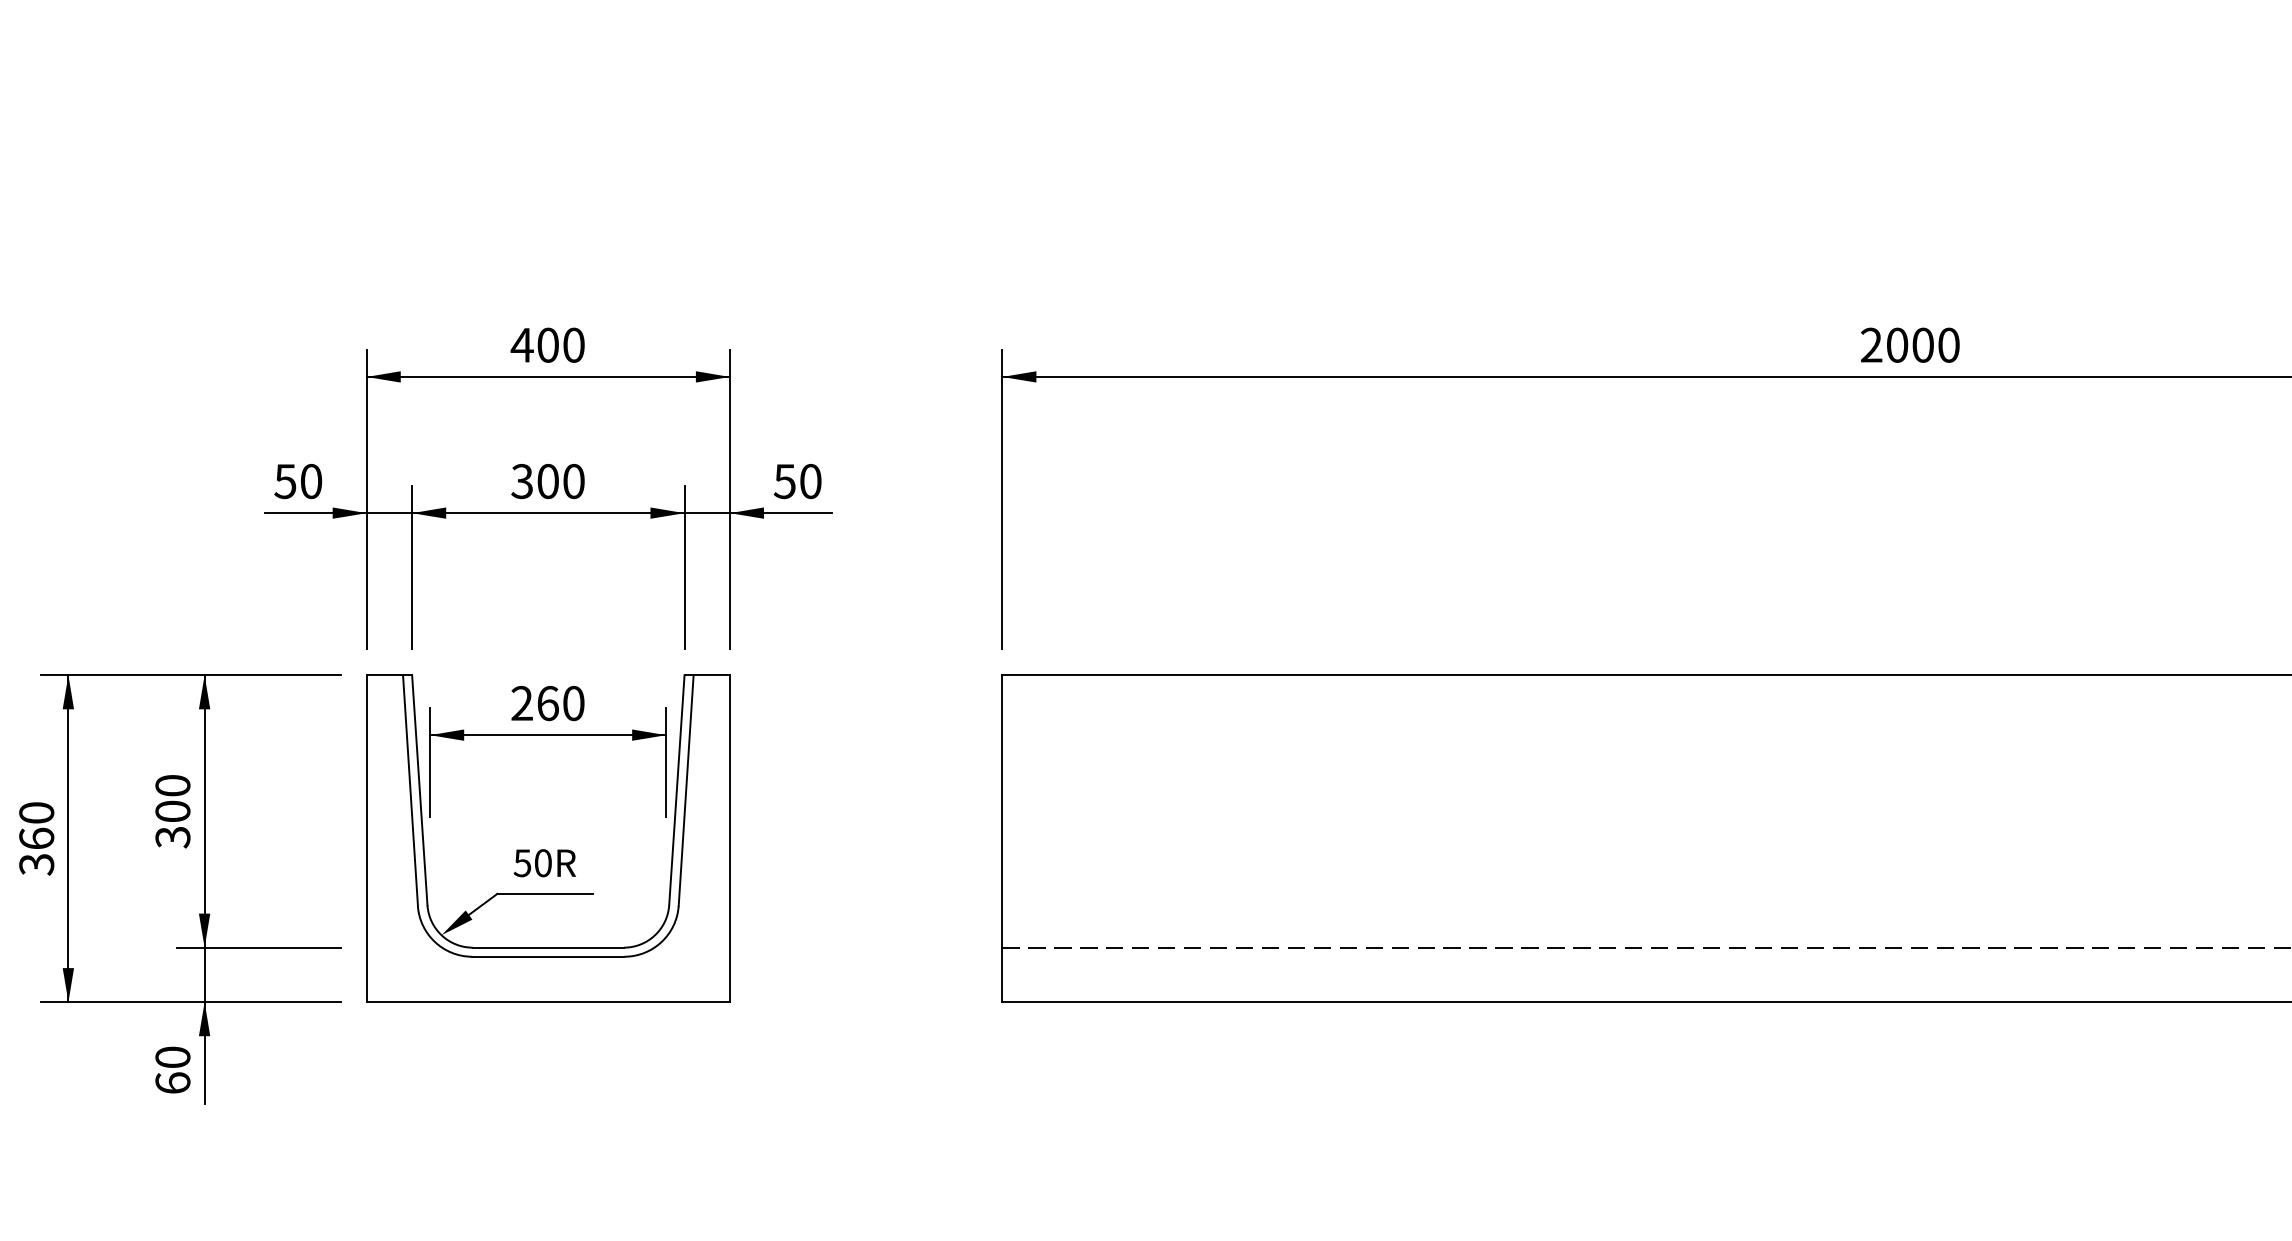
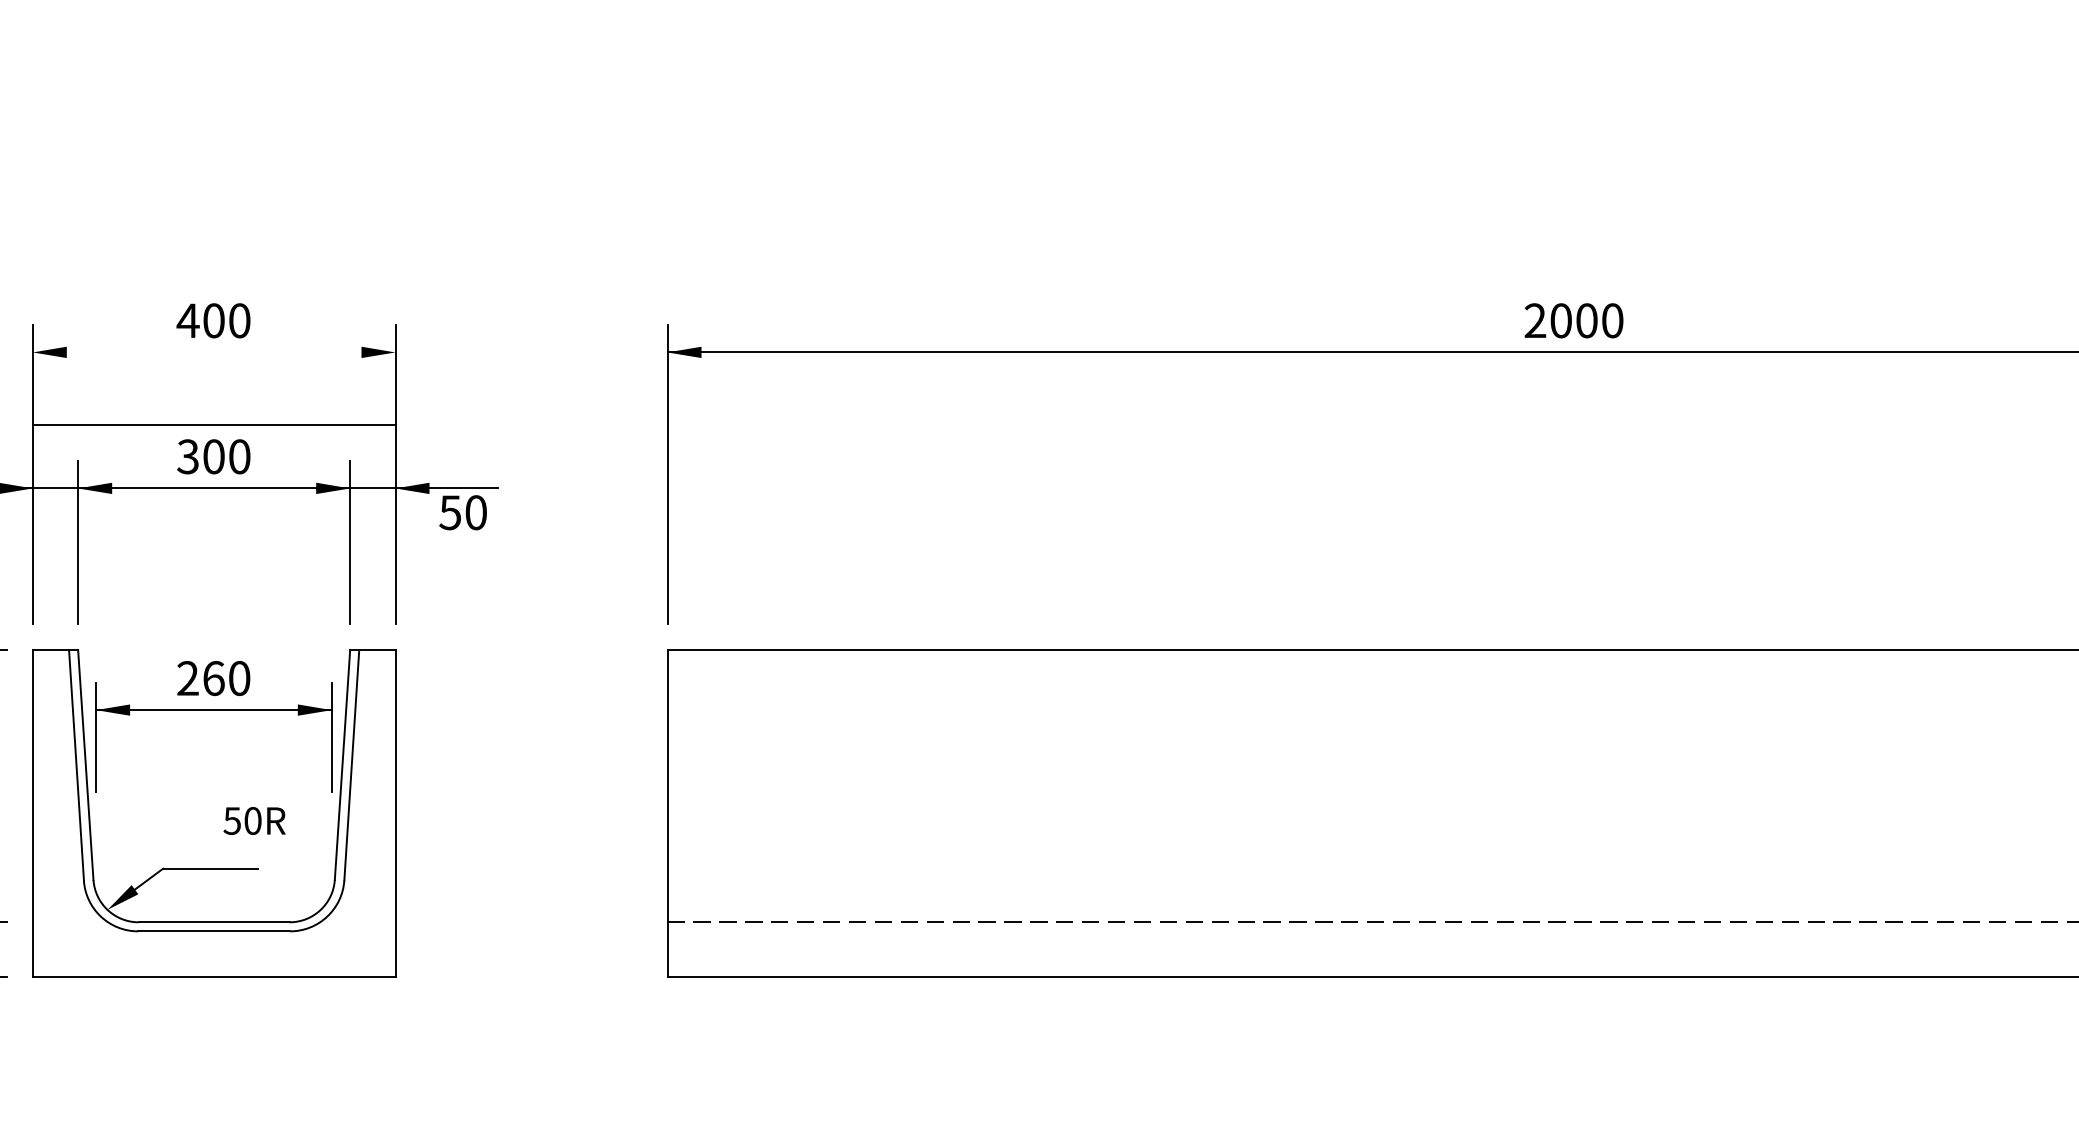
line: (547, 376) -> (213, 424), moved
text: (797, 481) -> (462, 512), moved
text: (544, 863) -> (254, 821), moved

